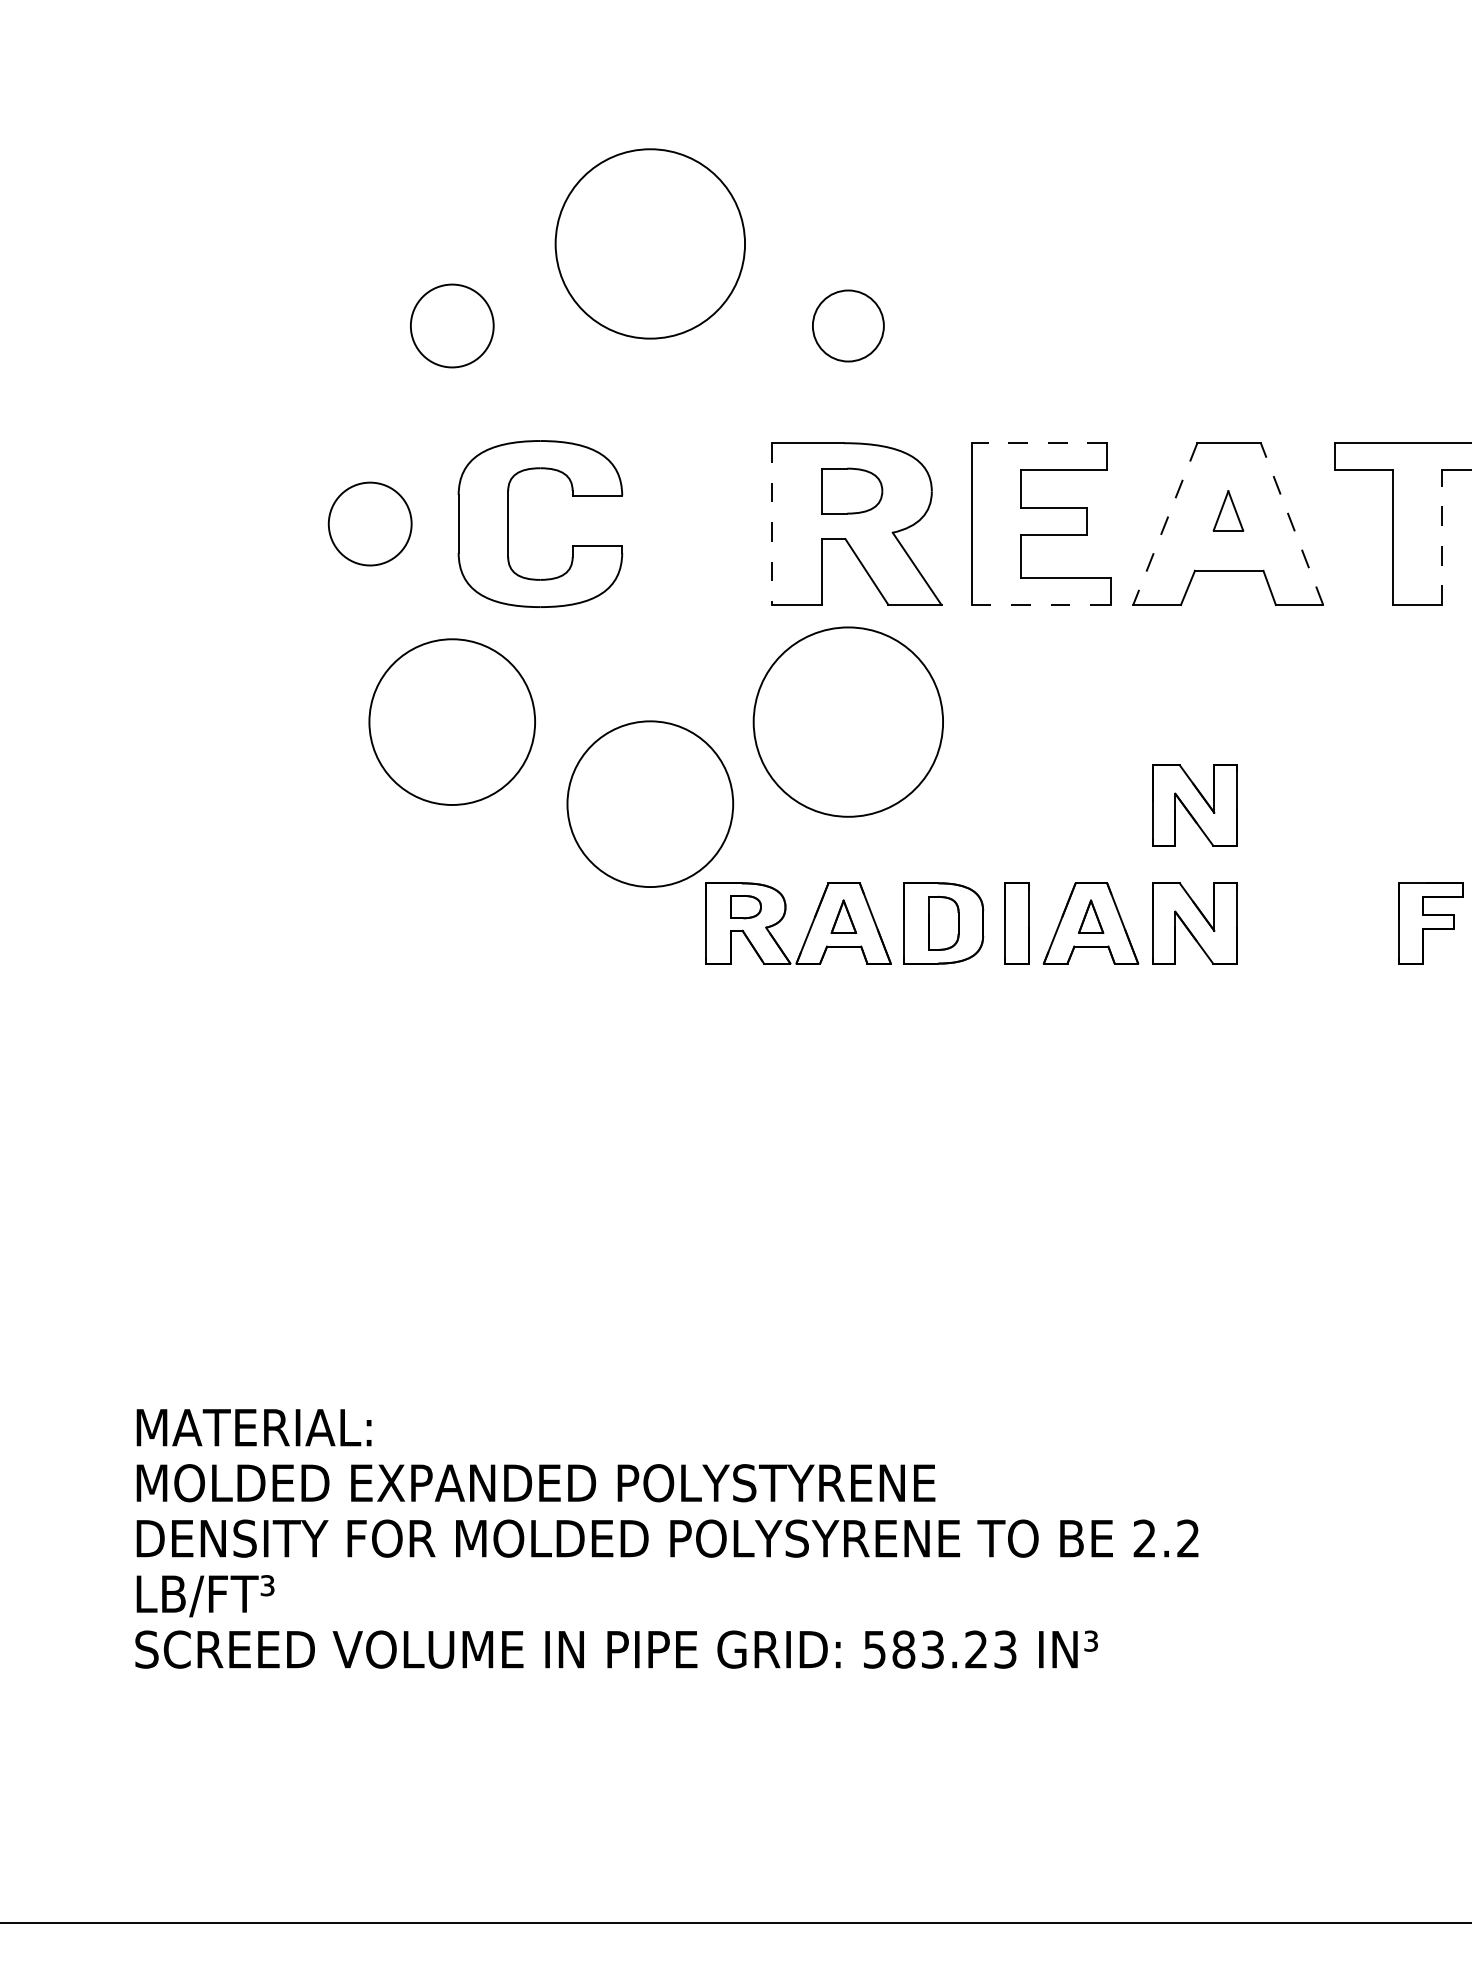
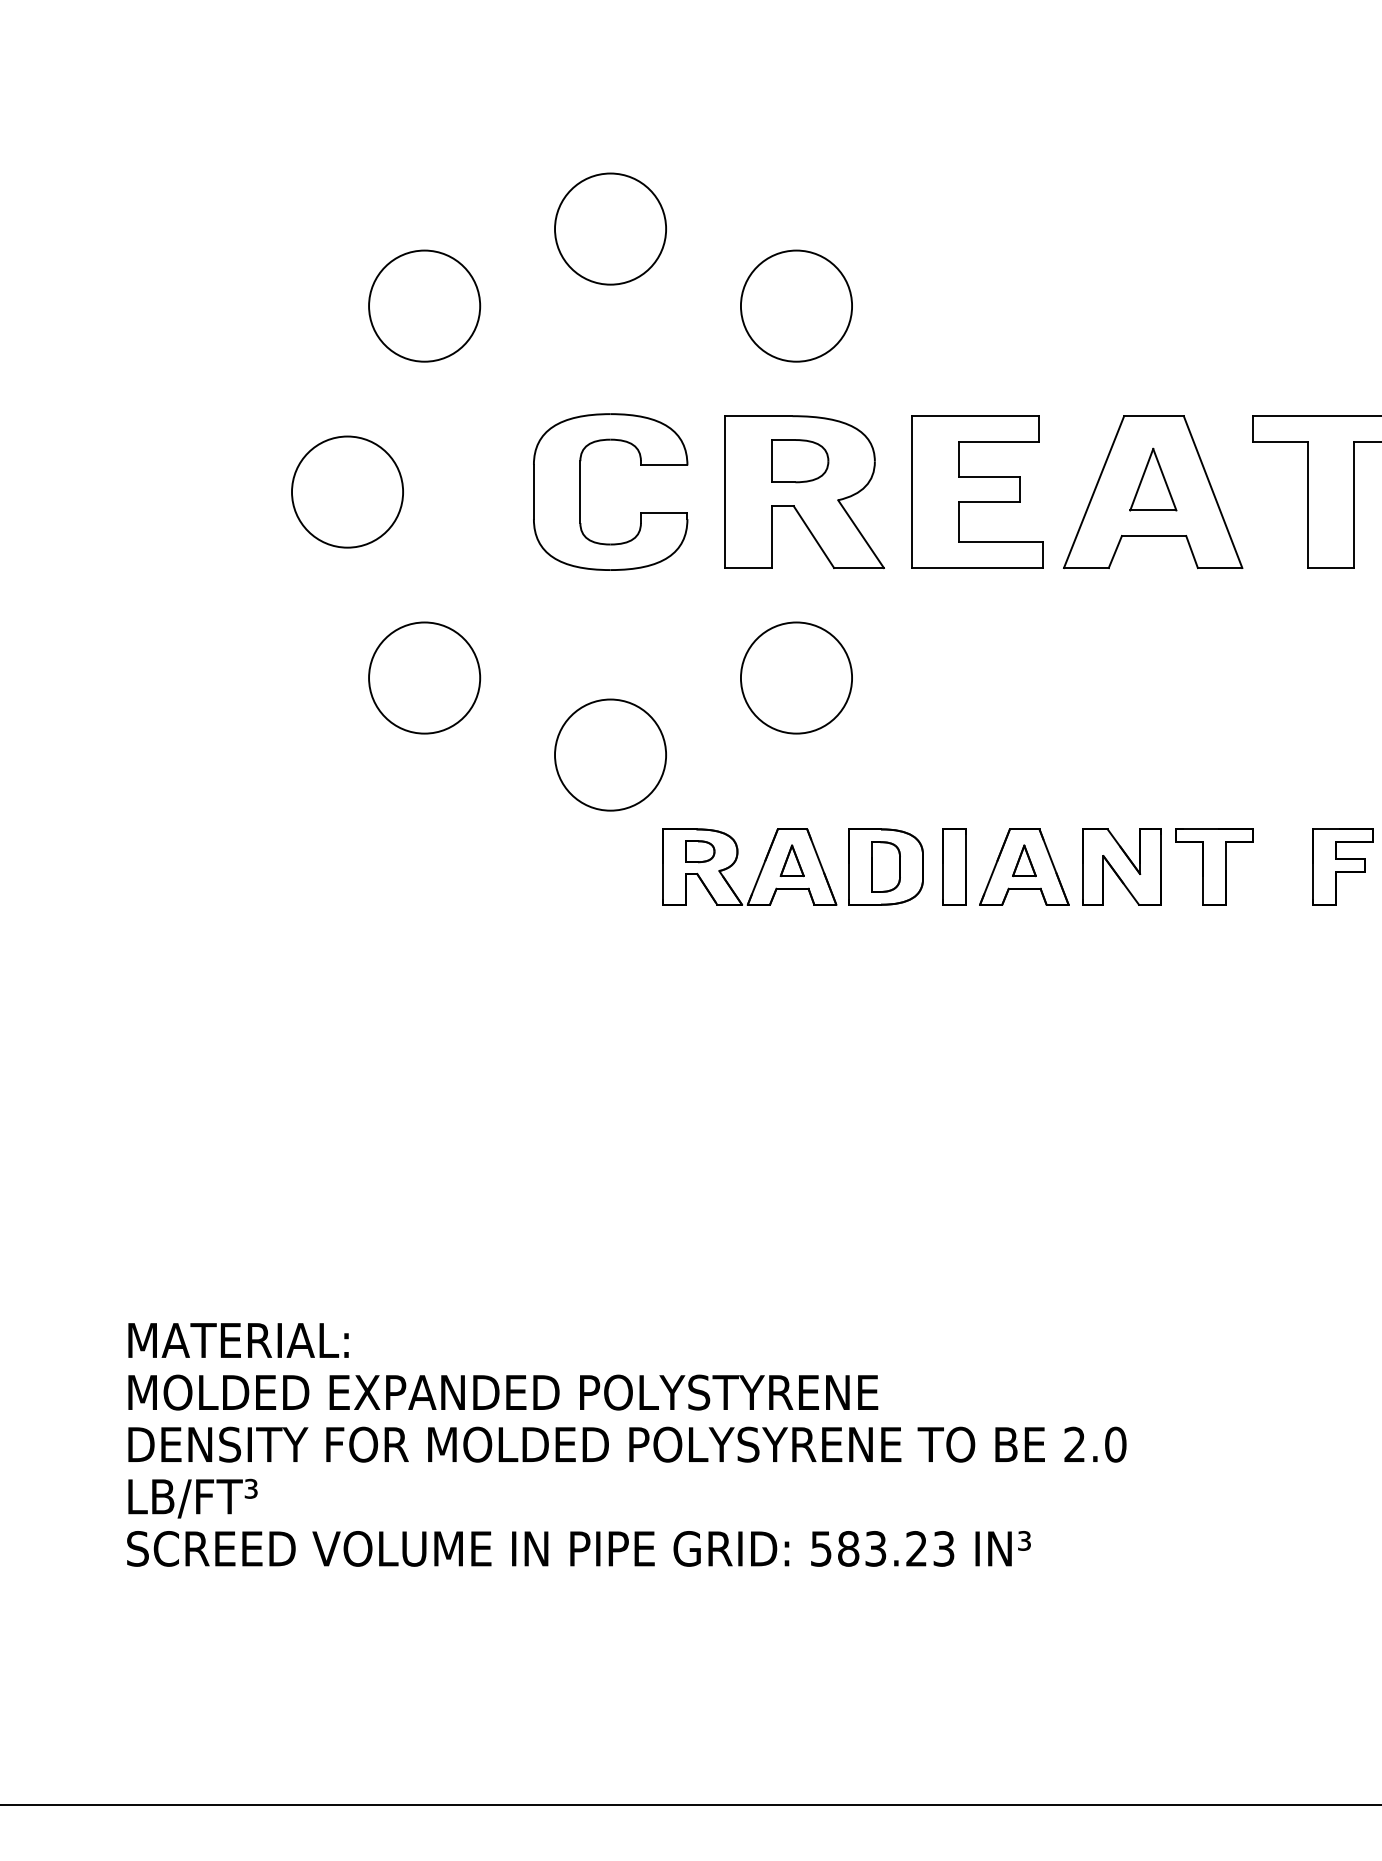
circle: (650, 243) -> (610, 228), size x0.62
circle: (452, 325) -> (424, 305), size x1.43
circle: (848, 325) -> (796, 305), size x1.67
line: (1039, 443) -> (975, 416), dashed -> solid
part: (1228, 510) -> (1153, 479), size x1.67
circle: (370, 523) -> (347, 491), size x1.43
part: (508, 523) -> (580, 491), moved
line: (772, 524) -> (725, 492), dashed -> solid
line: (1165, 524) -> (1094, 492), dashed -> solid
line: (1292, 524) -> (1213, 492), dashed -> solid
line: (1442, 537) -> (1354, 504), dashed -> solid
line: (1041, 604) -> (977, 567), dashed -> solid
circle: (452, 721) -> (424, 677), size x0.71
circle: (848, 721) -> (796, 677), size x0.62
circle: (650, 804) -> (610, 755), size x0.71
part: (1194, 805) -> (1121, 756), removed
part: (1293, 923) -> (1214, 867), added
text: (1188, 1538) -> (1115, 1444), 2.2 -> 2.0

